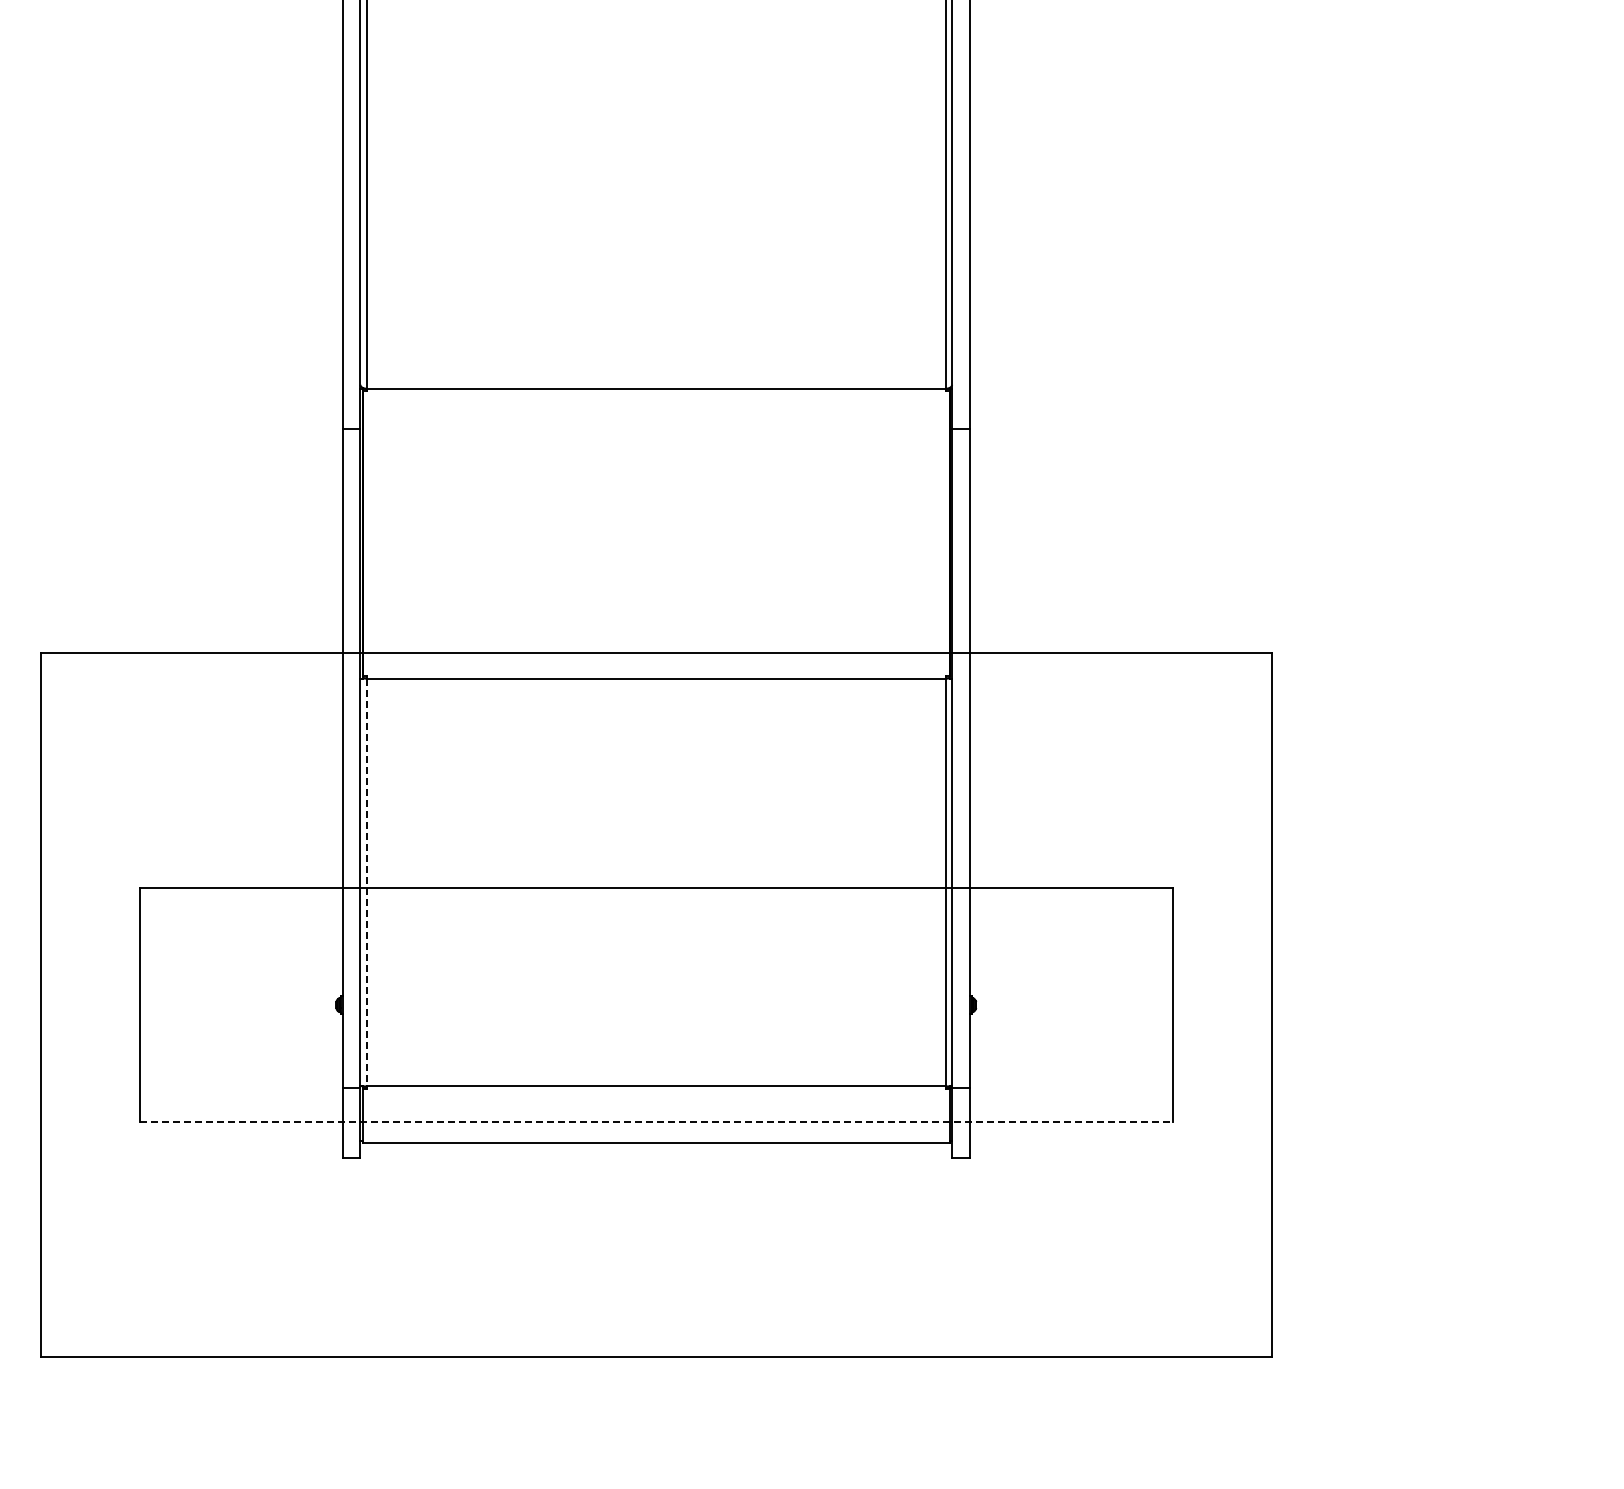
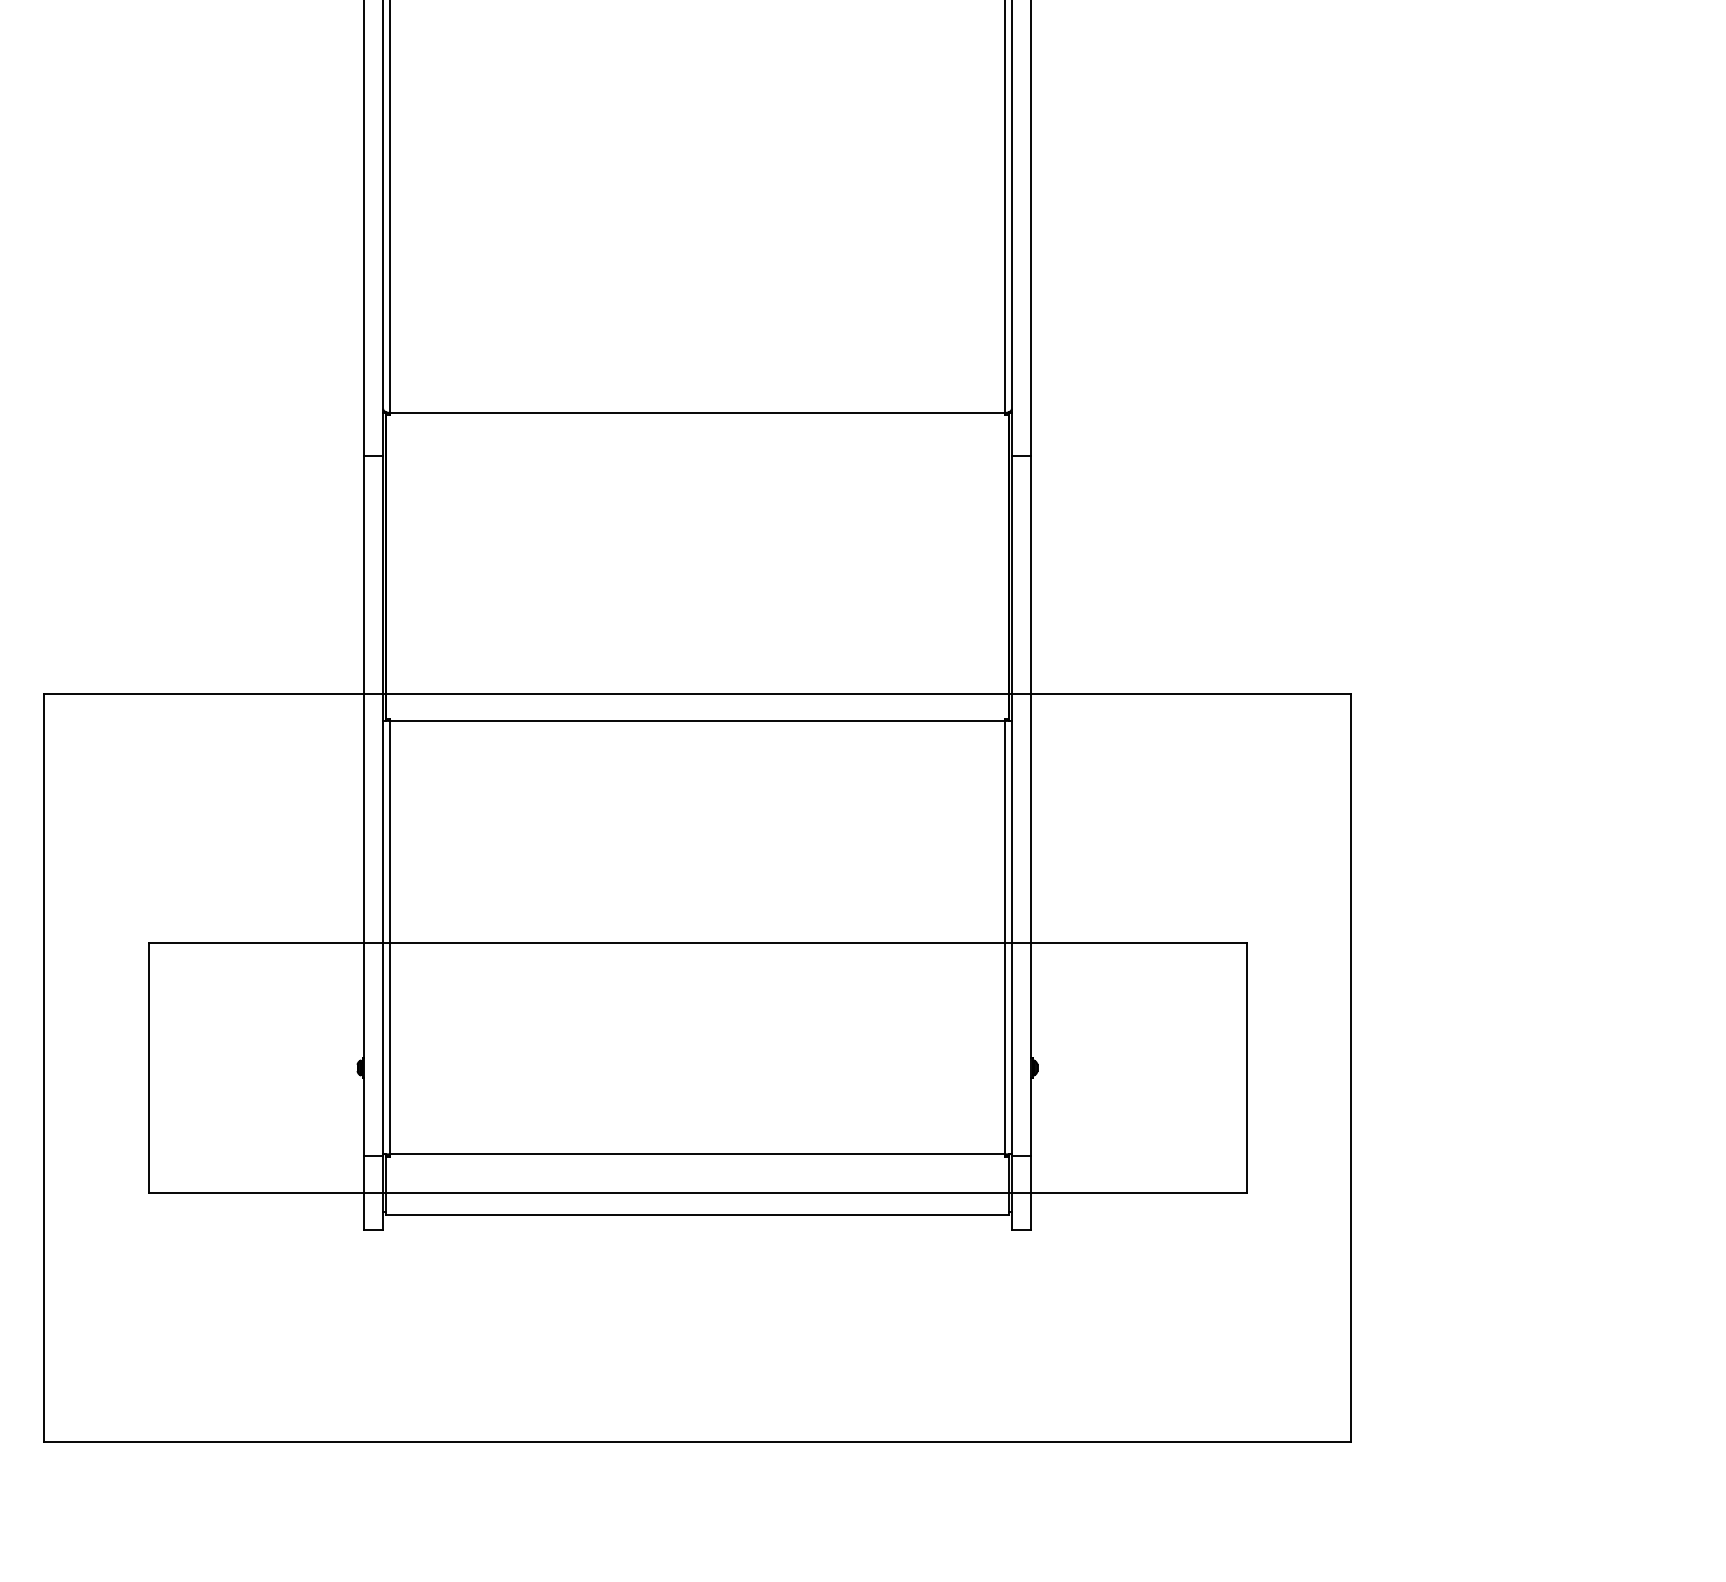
line: (366, 882) -> (389, 937), dashed -> solid
line: (656, 1122) -> (697, 1192), dashed -> solid

